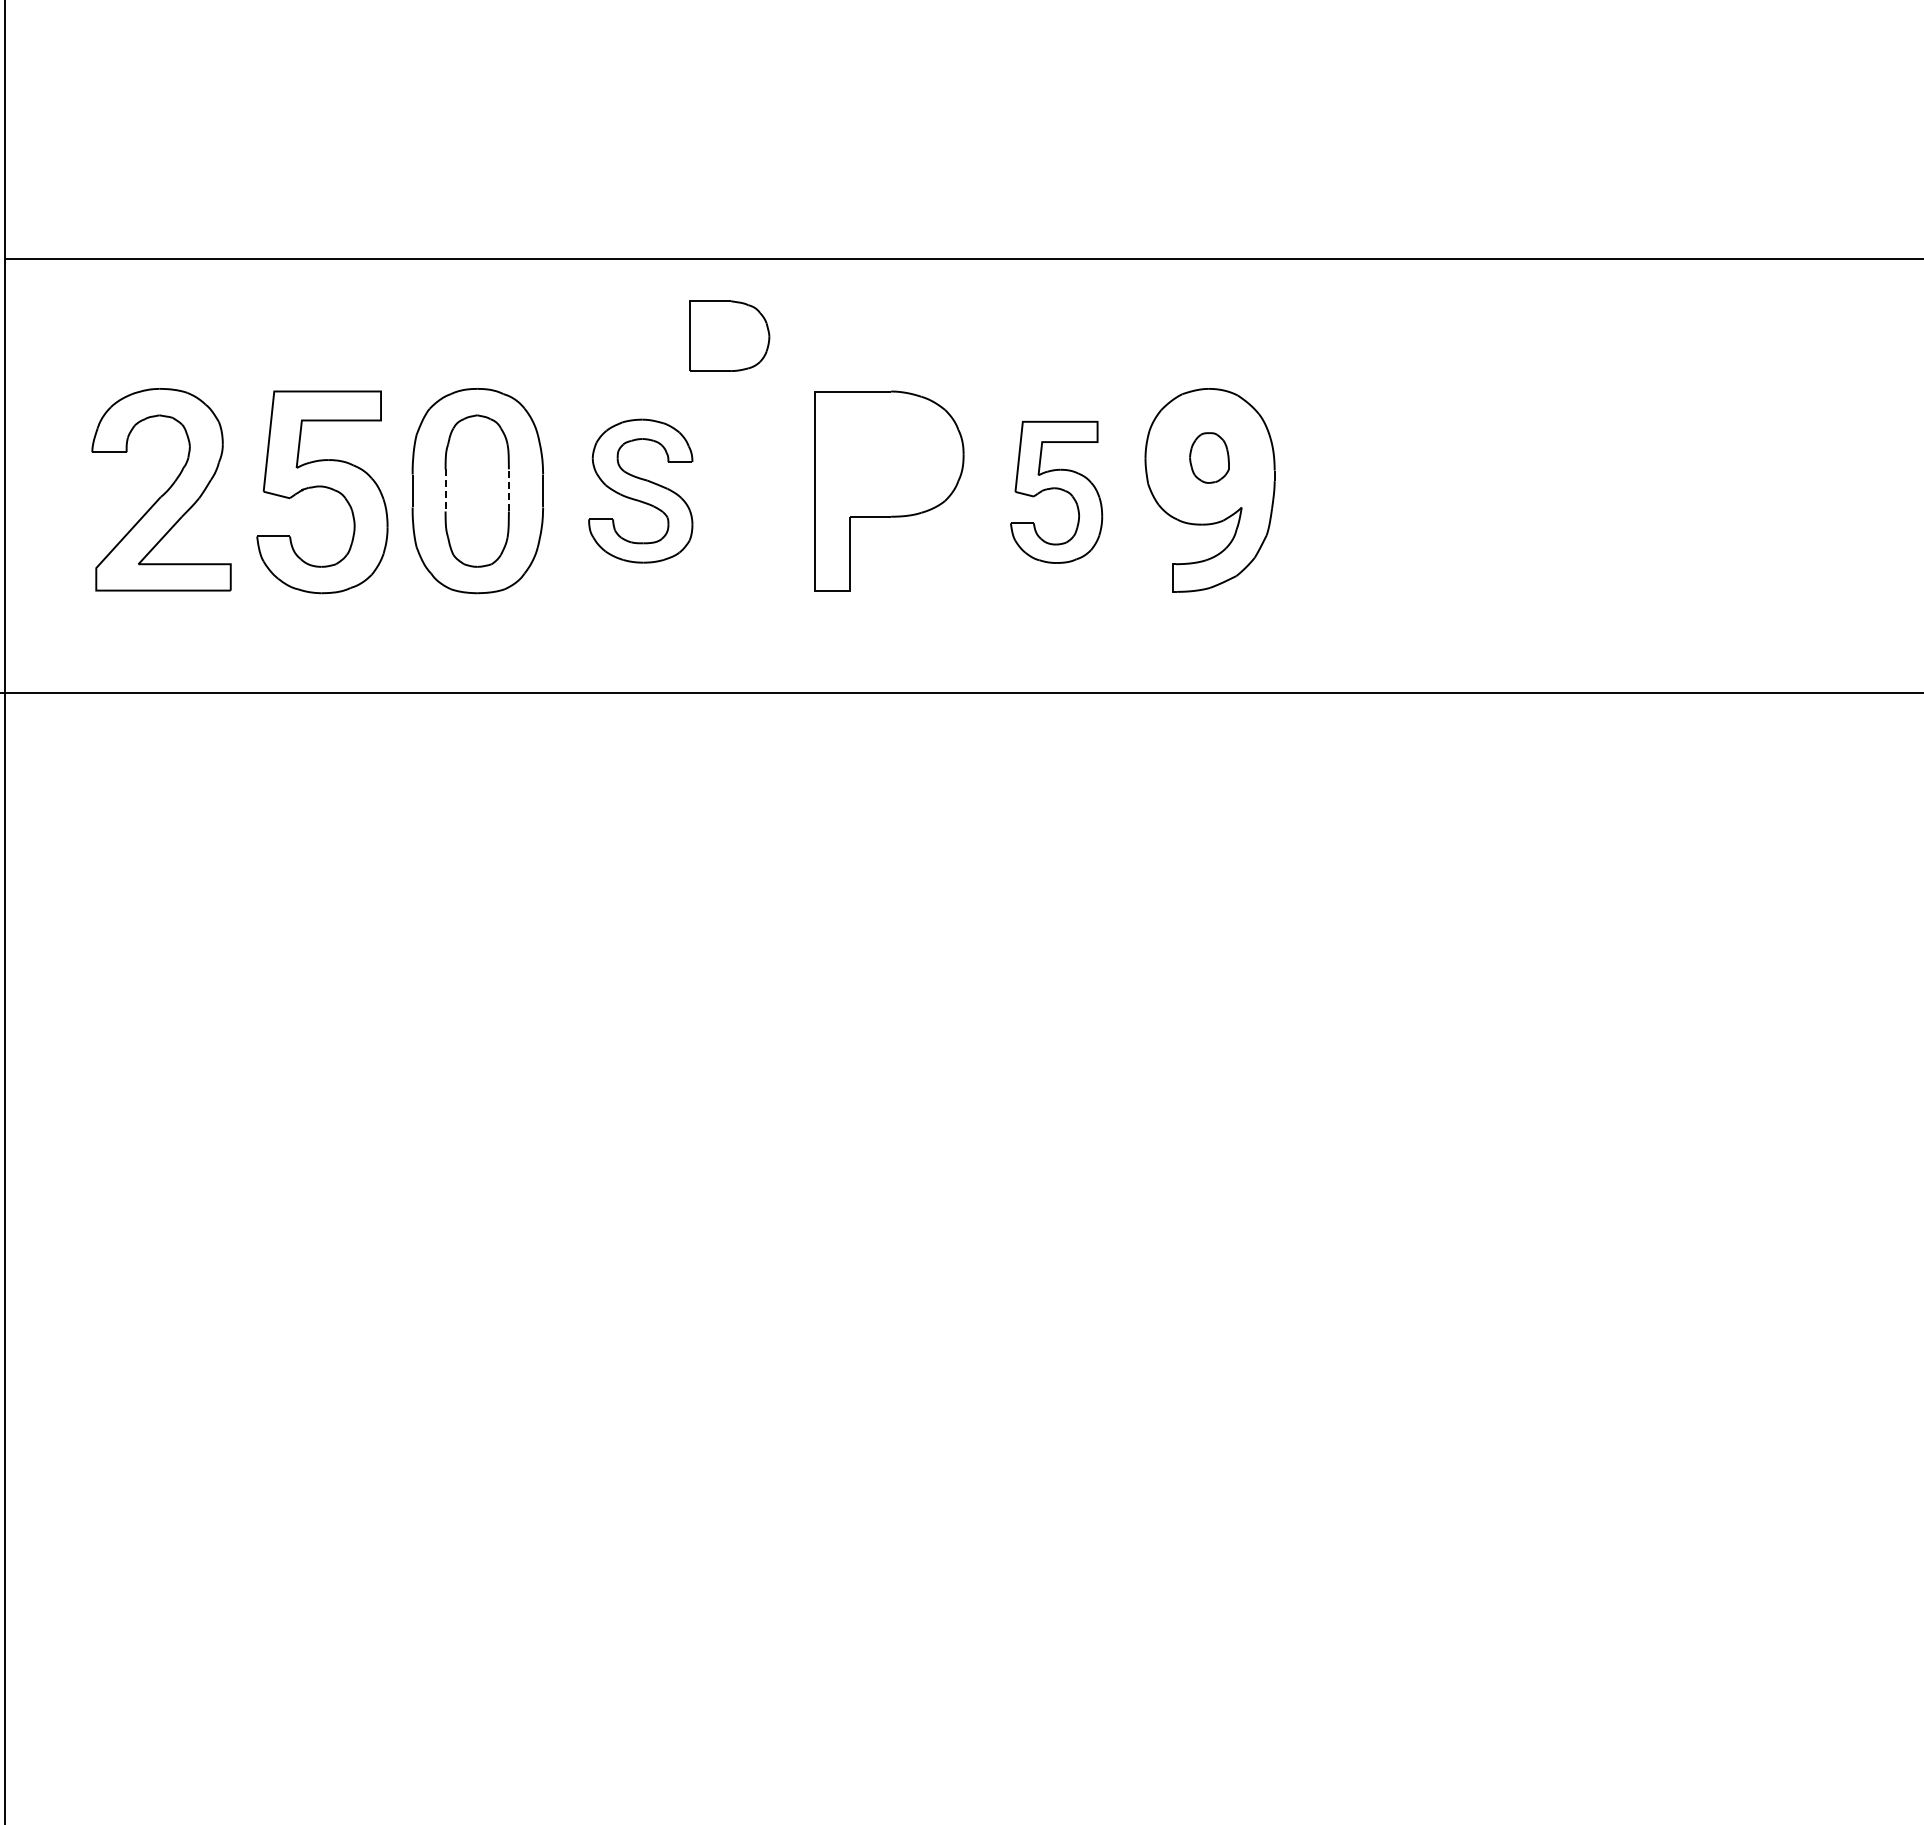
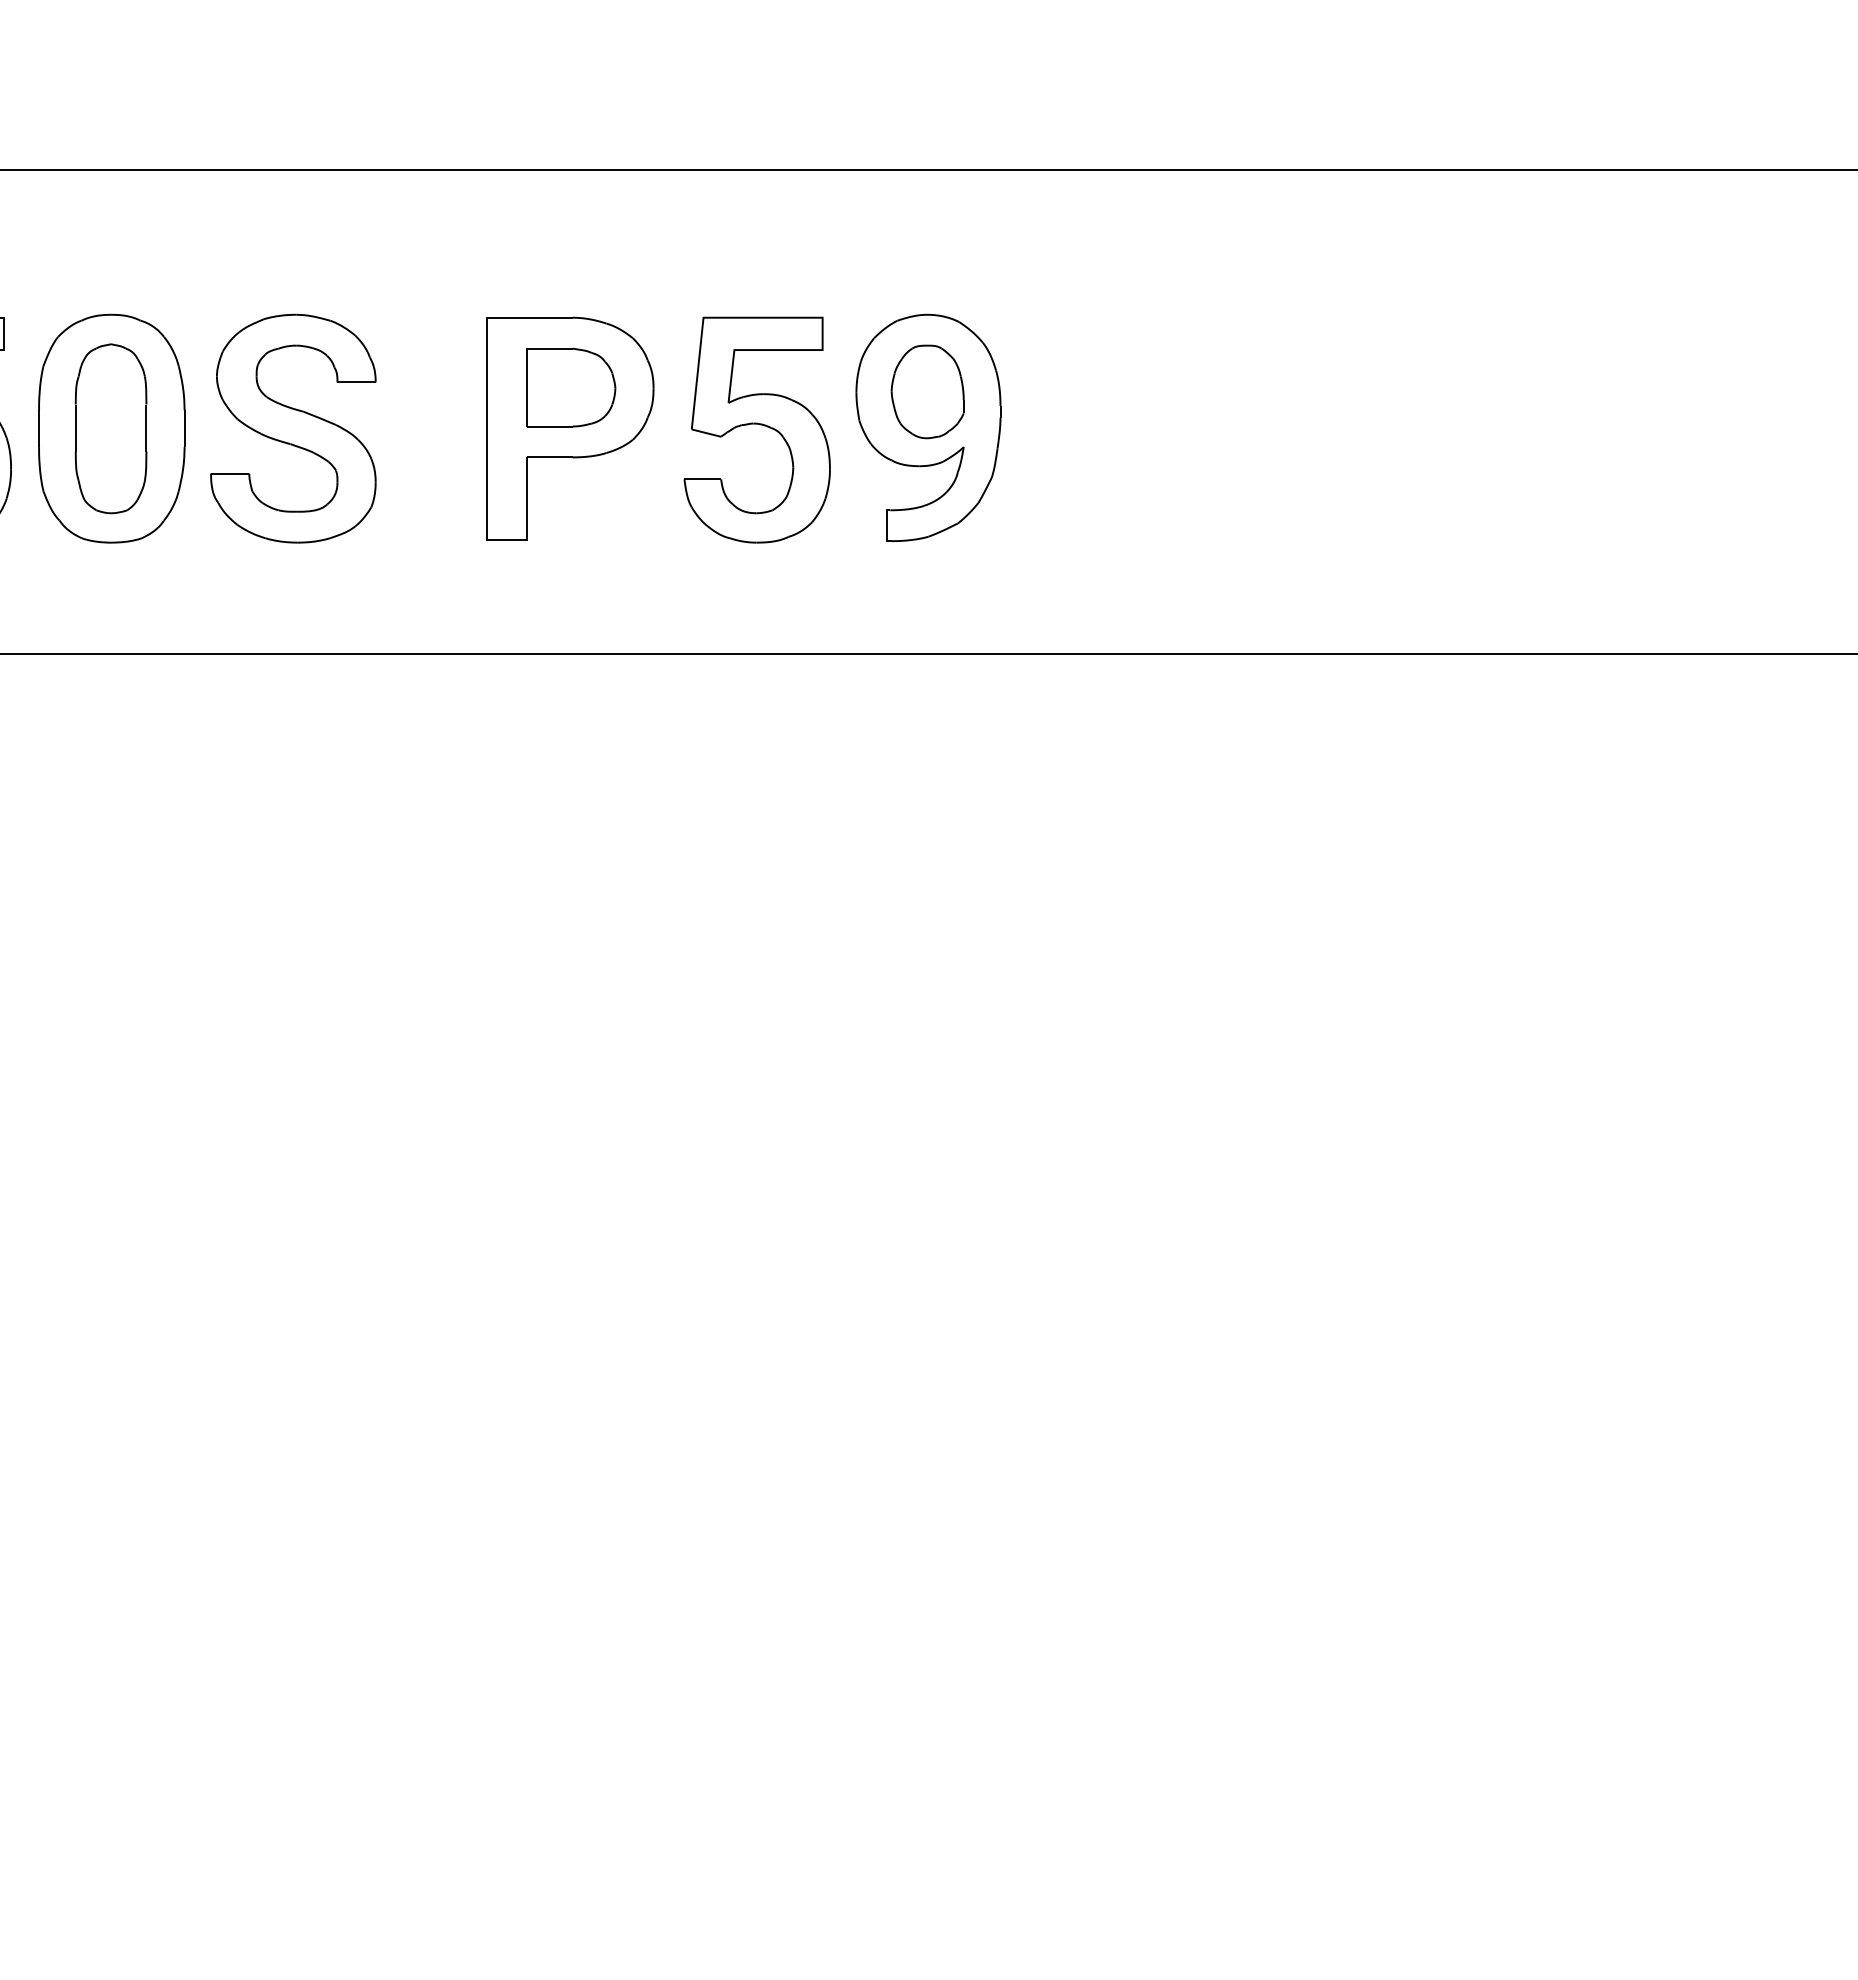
part: (729, 335) -> (570, 386), moved
part: (1209, 457) -> (927, 391), size x1.67
line: (508, 489) -> (145, 426), dashed -> solid
line: (445, 490) -> (75, 428), dashed -> solid
part: (640, 491) -> (293, 429), size x1.43
part: (1056, 492) -> (757, 430), size x1.43

